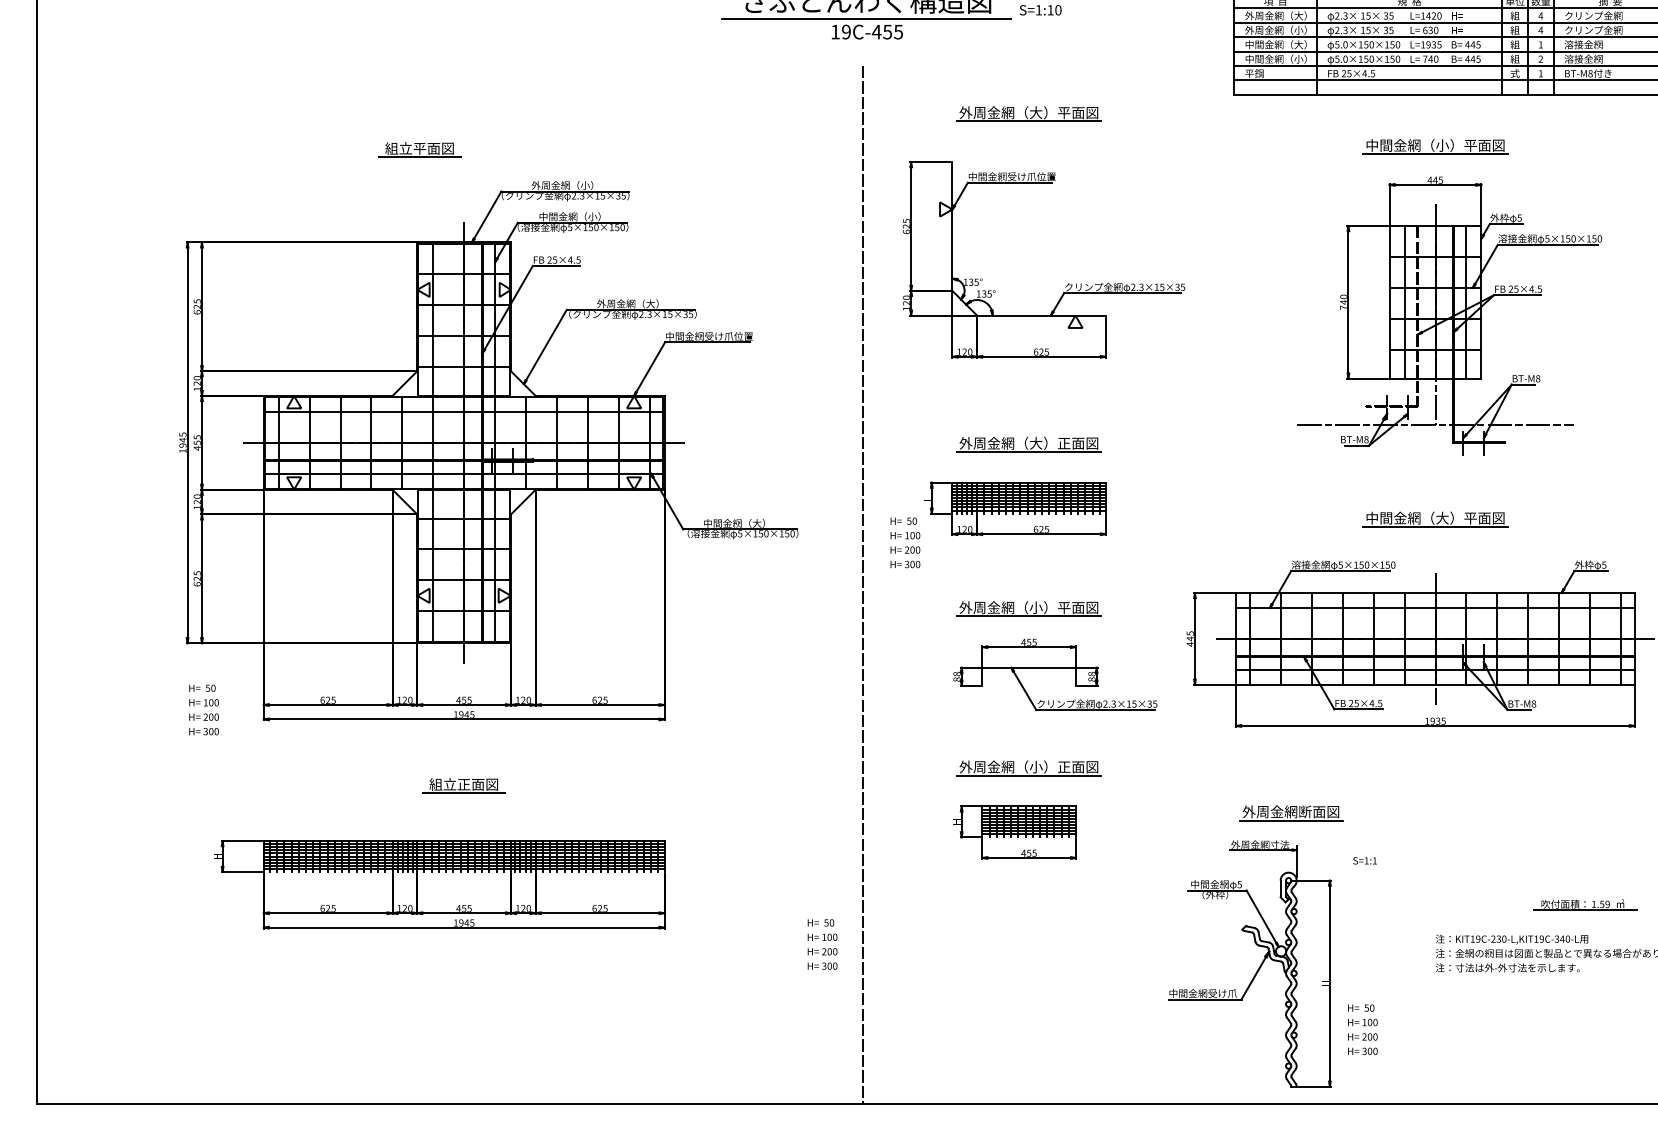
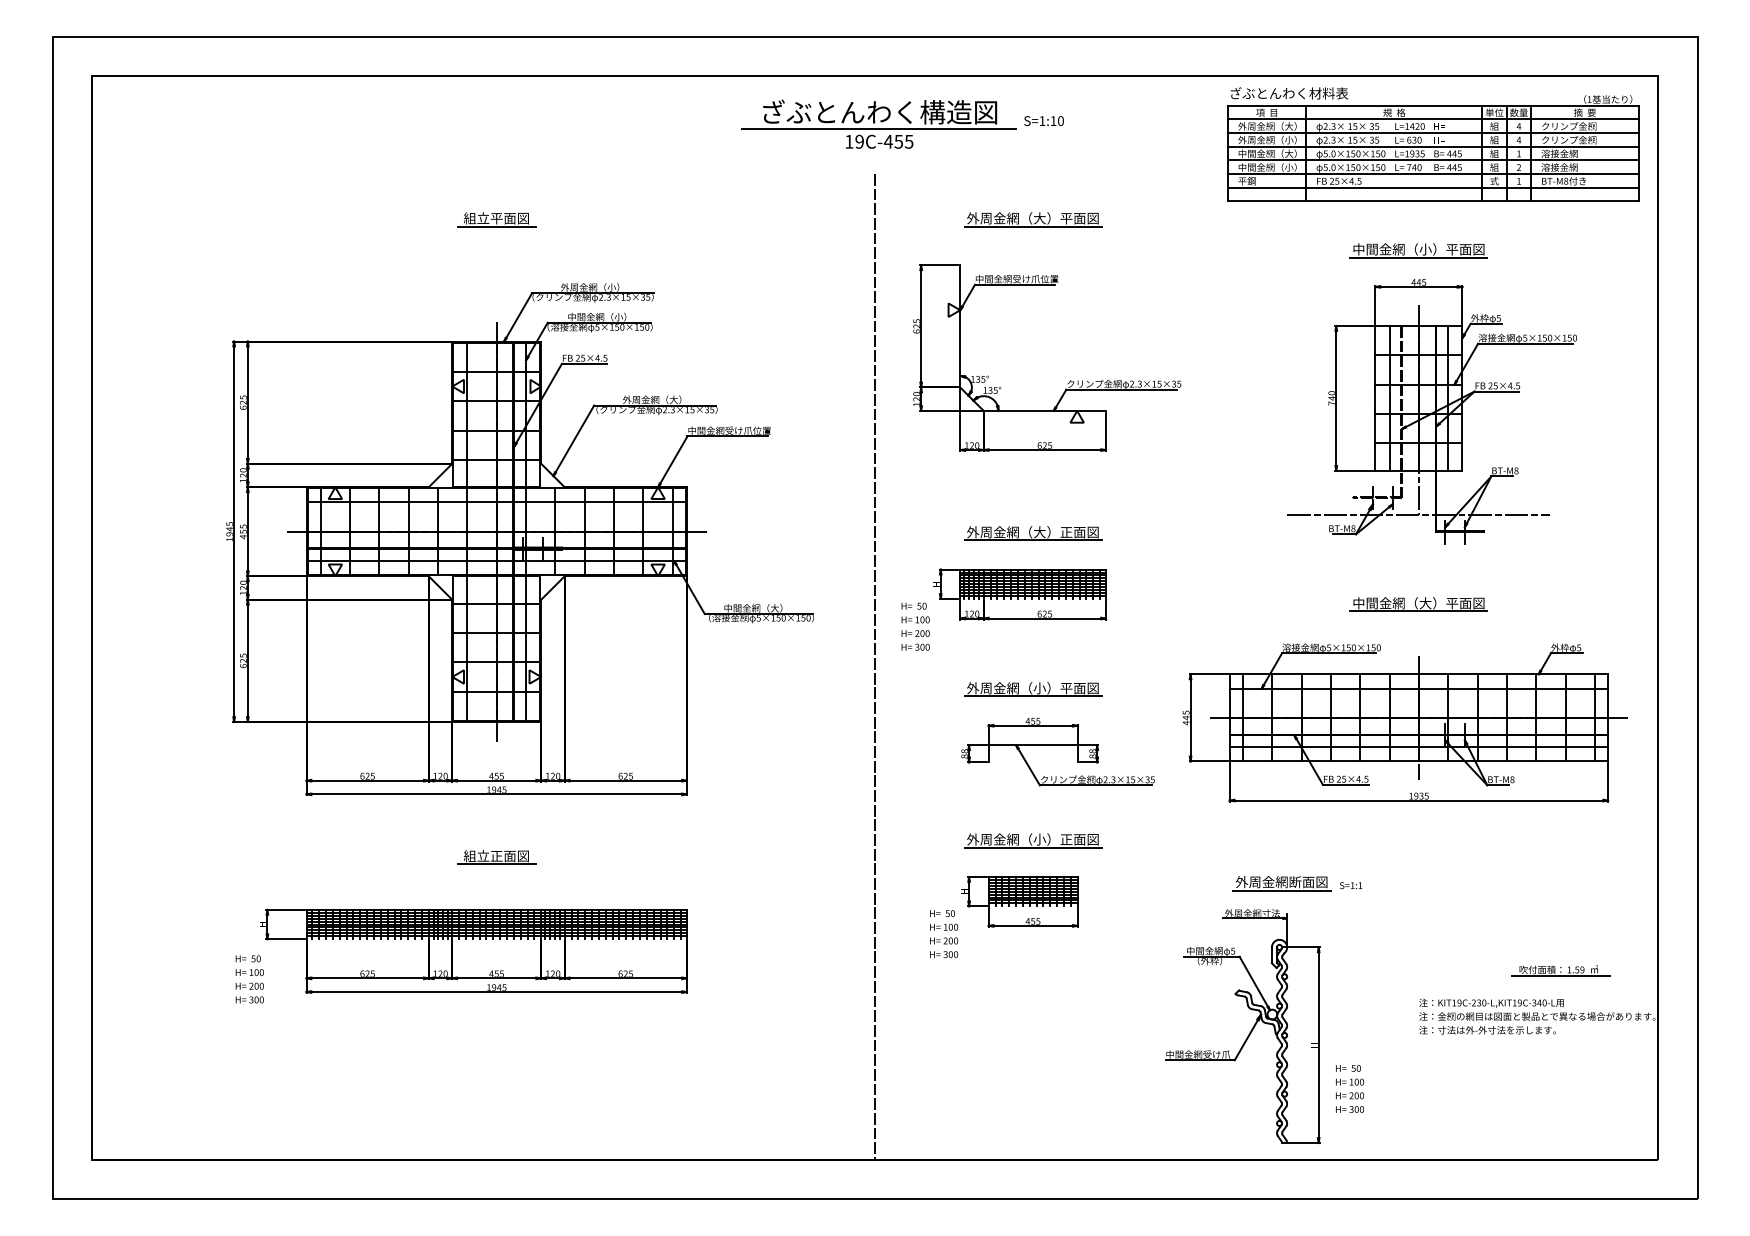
part: (419, 149) -> (496, 219), moved
text: (203, 710) -> (249, 979), moved
text: (1365, 860) -> (1351, 885), moved
text: (823, 944) -> (944, 934), moved

